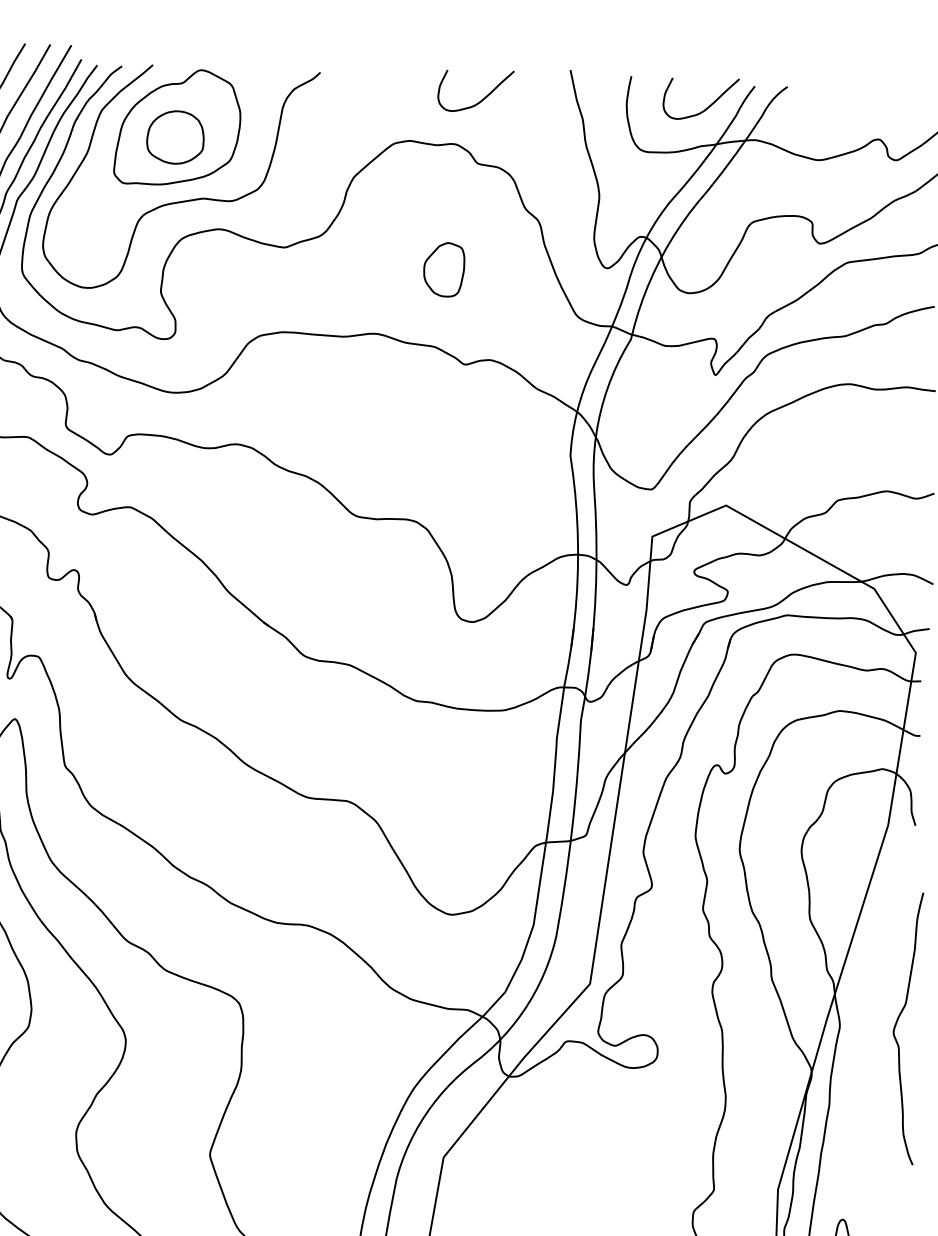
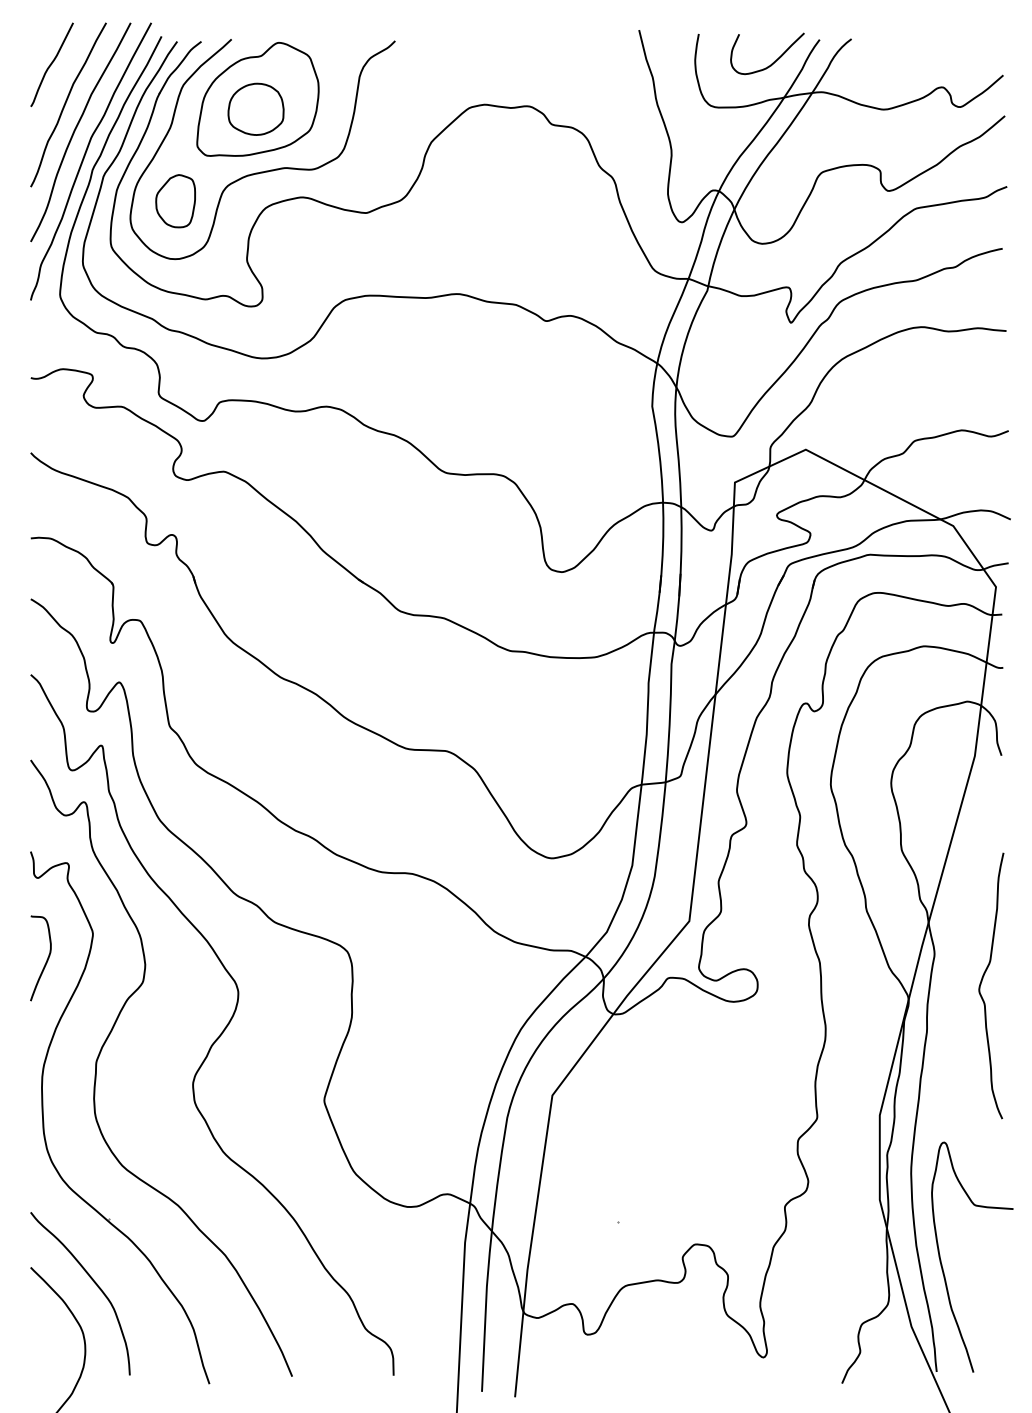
curve: (480, 100) -> (552, 62), removed
part: (443, 269) -> (175, 201), moved
curve: (897, 1023) -> (982, 981), moved

